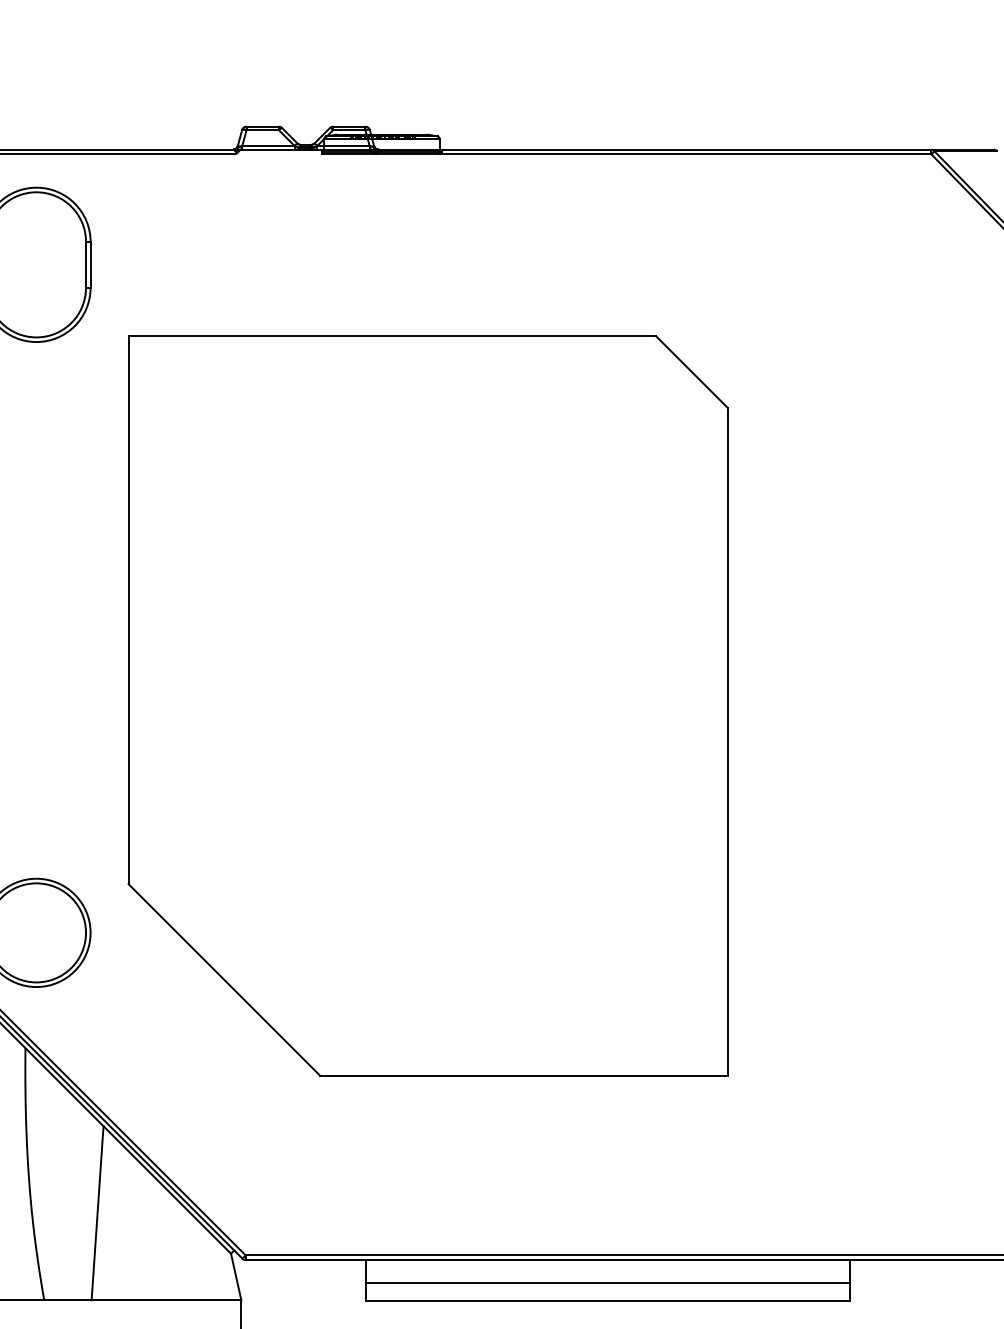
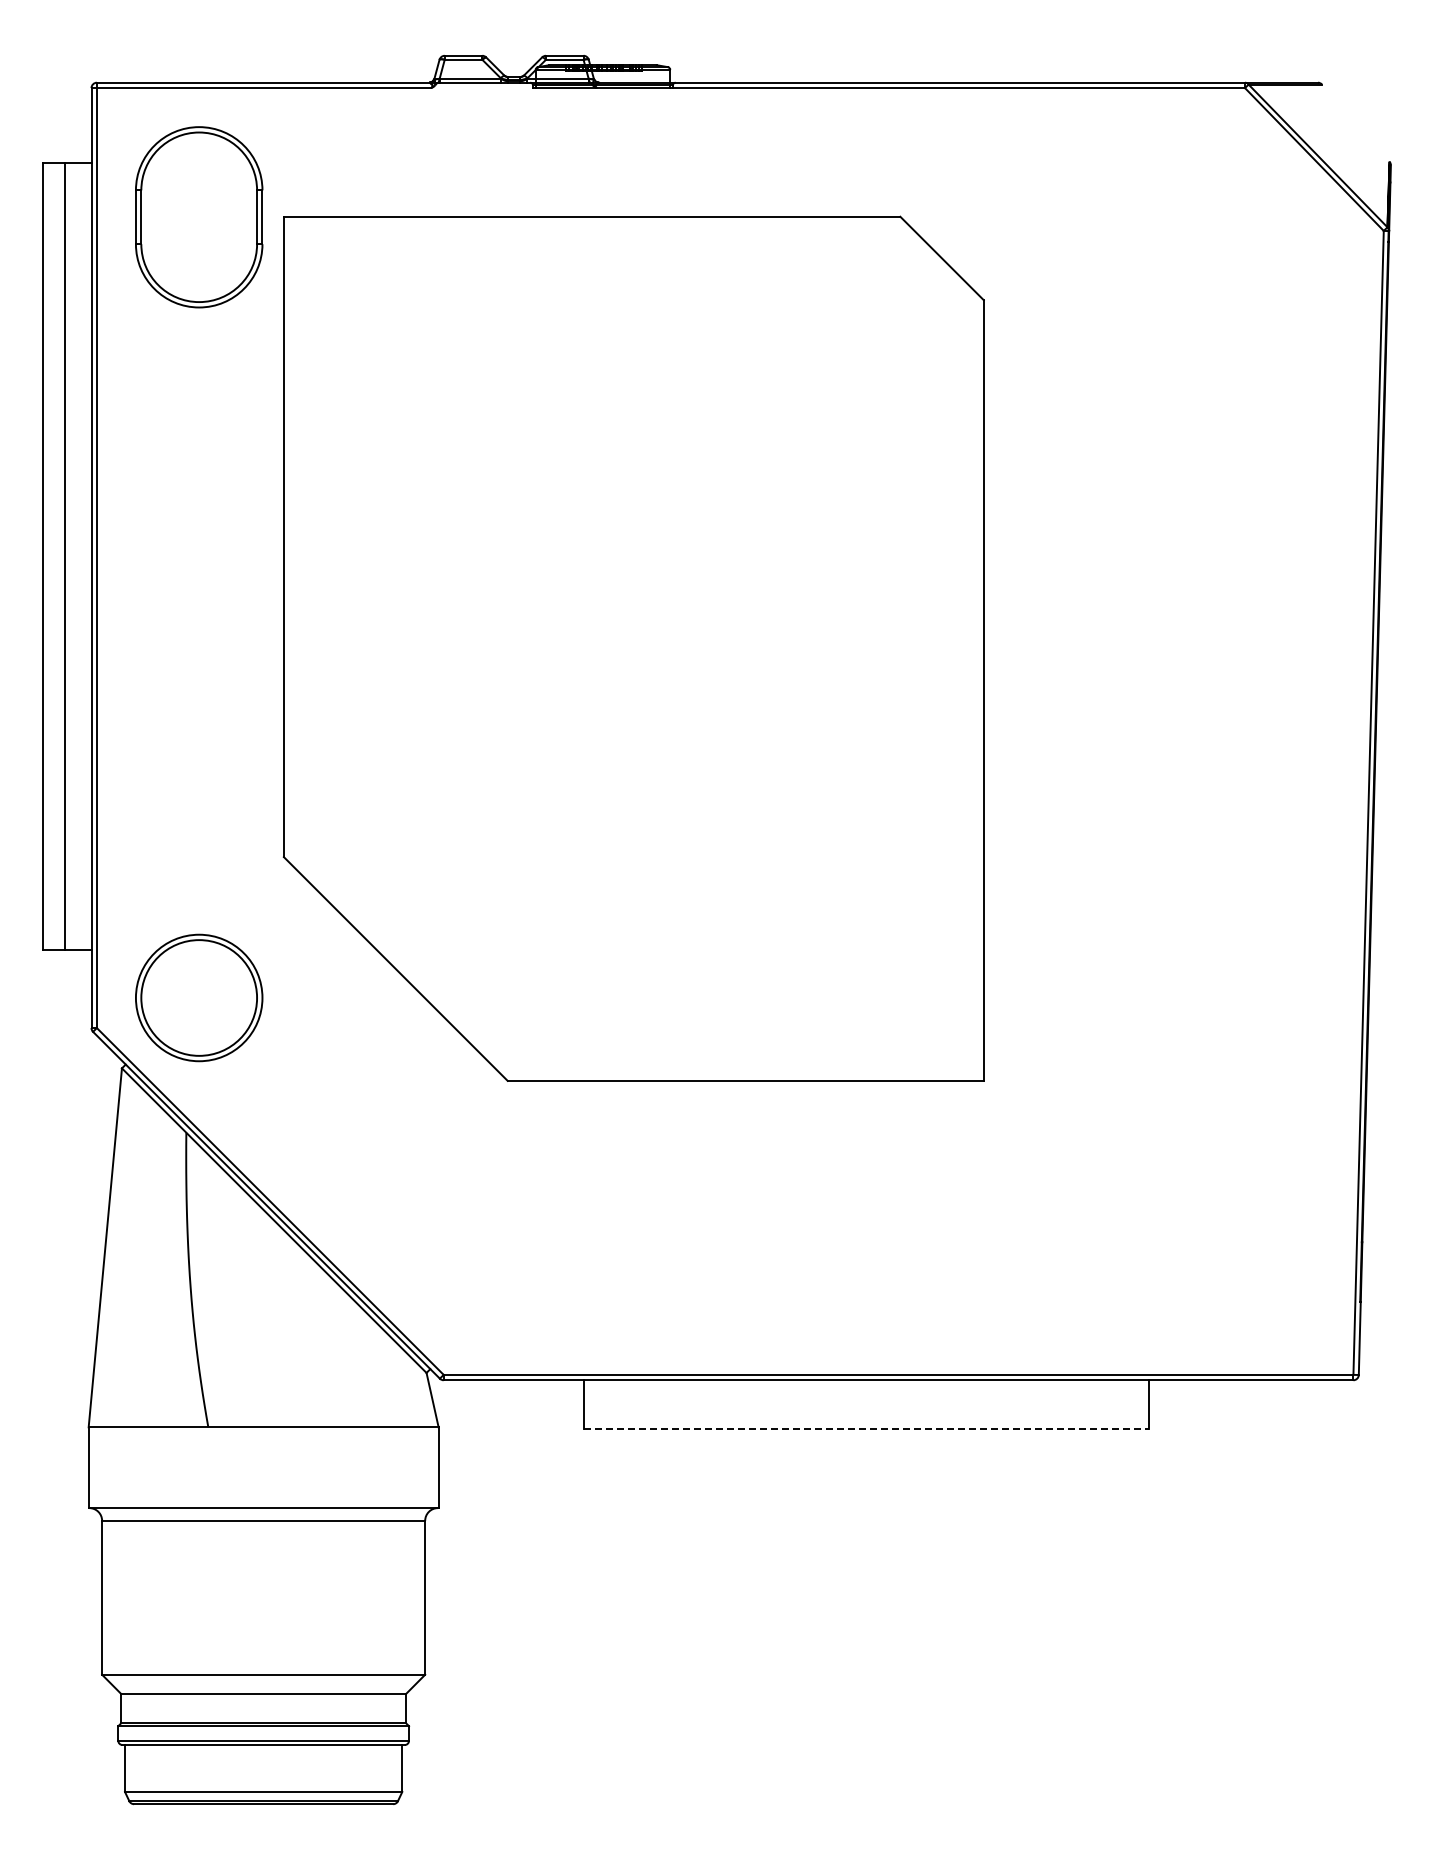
part: (427, 705) -> (633, 648), moved
line: (97, 1213) -> (270, 1325), removed
line: (607, 1283) -> (866, 1407), removed
line: (607, 1301) -> (866, 1428), solid -> dashed

